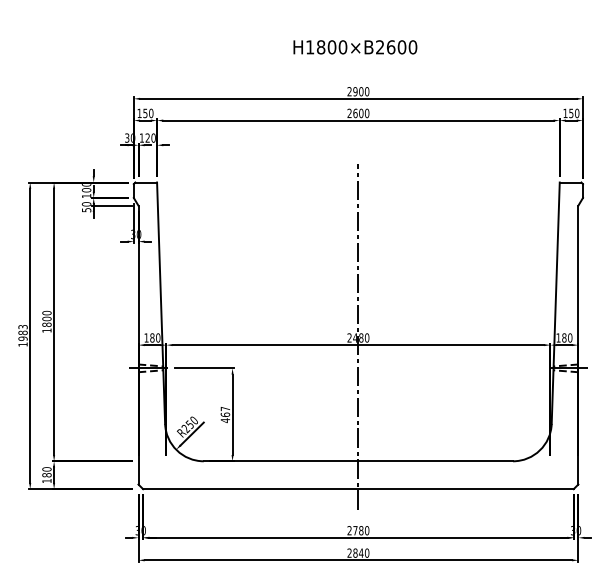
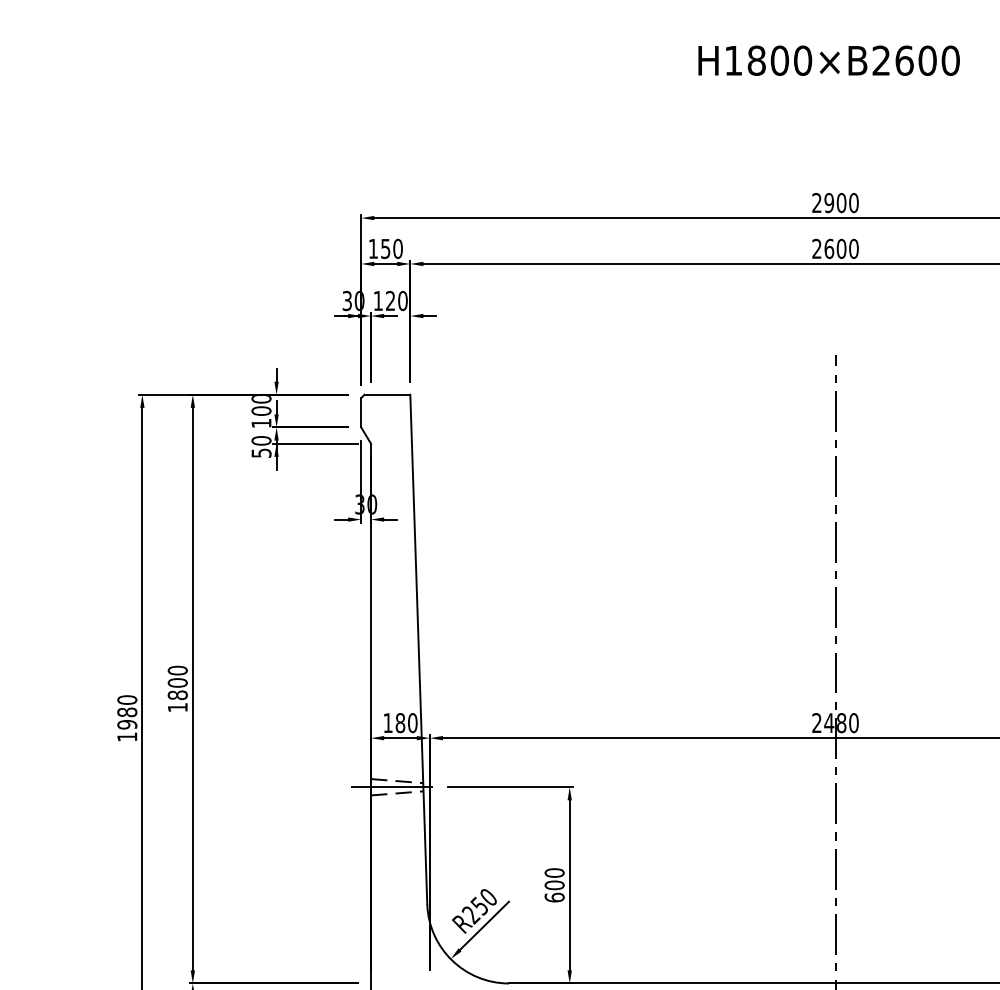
text: (355, 47) -> (829, 61), moved
text: (22, 326) -> (126, 698), 1983 -> 1980
text: (225, 414) -> (554, 884), 467 -> 600

